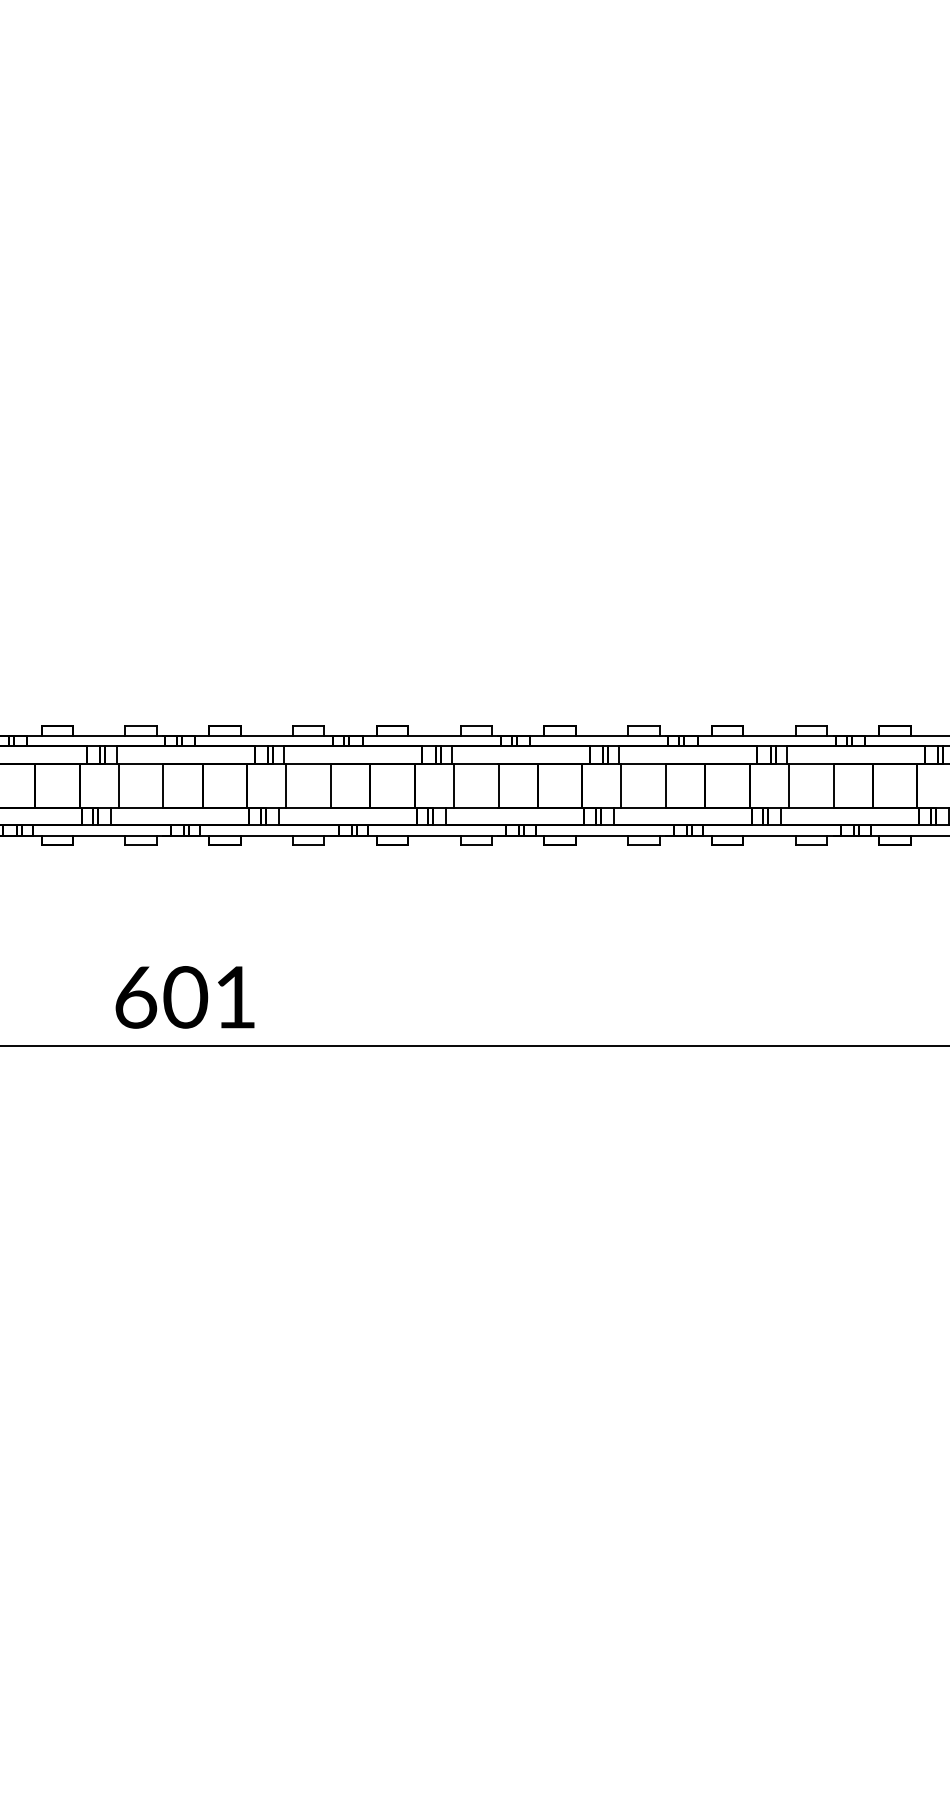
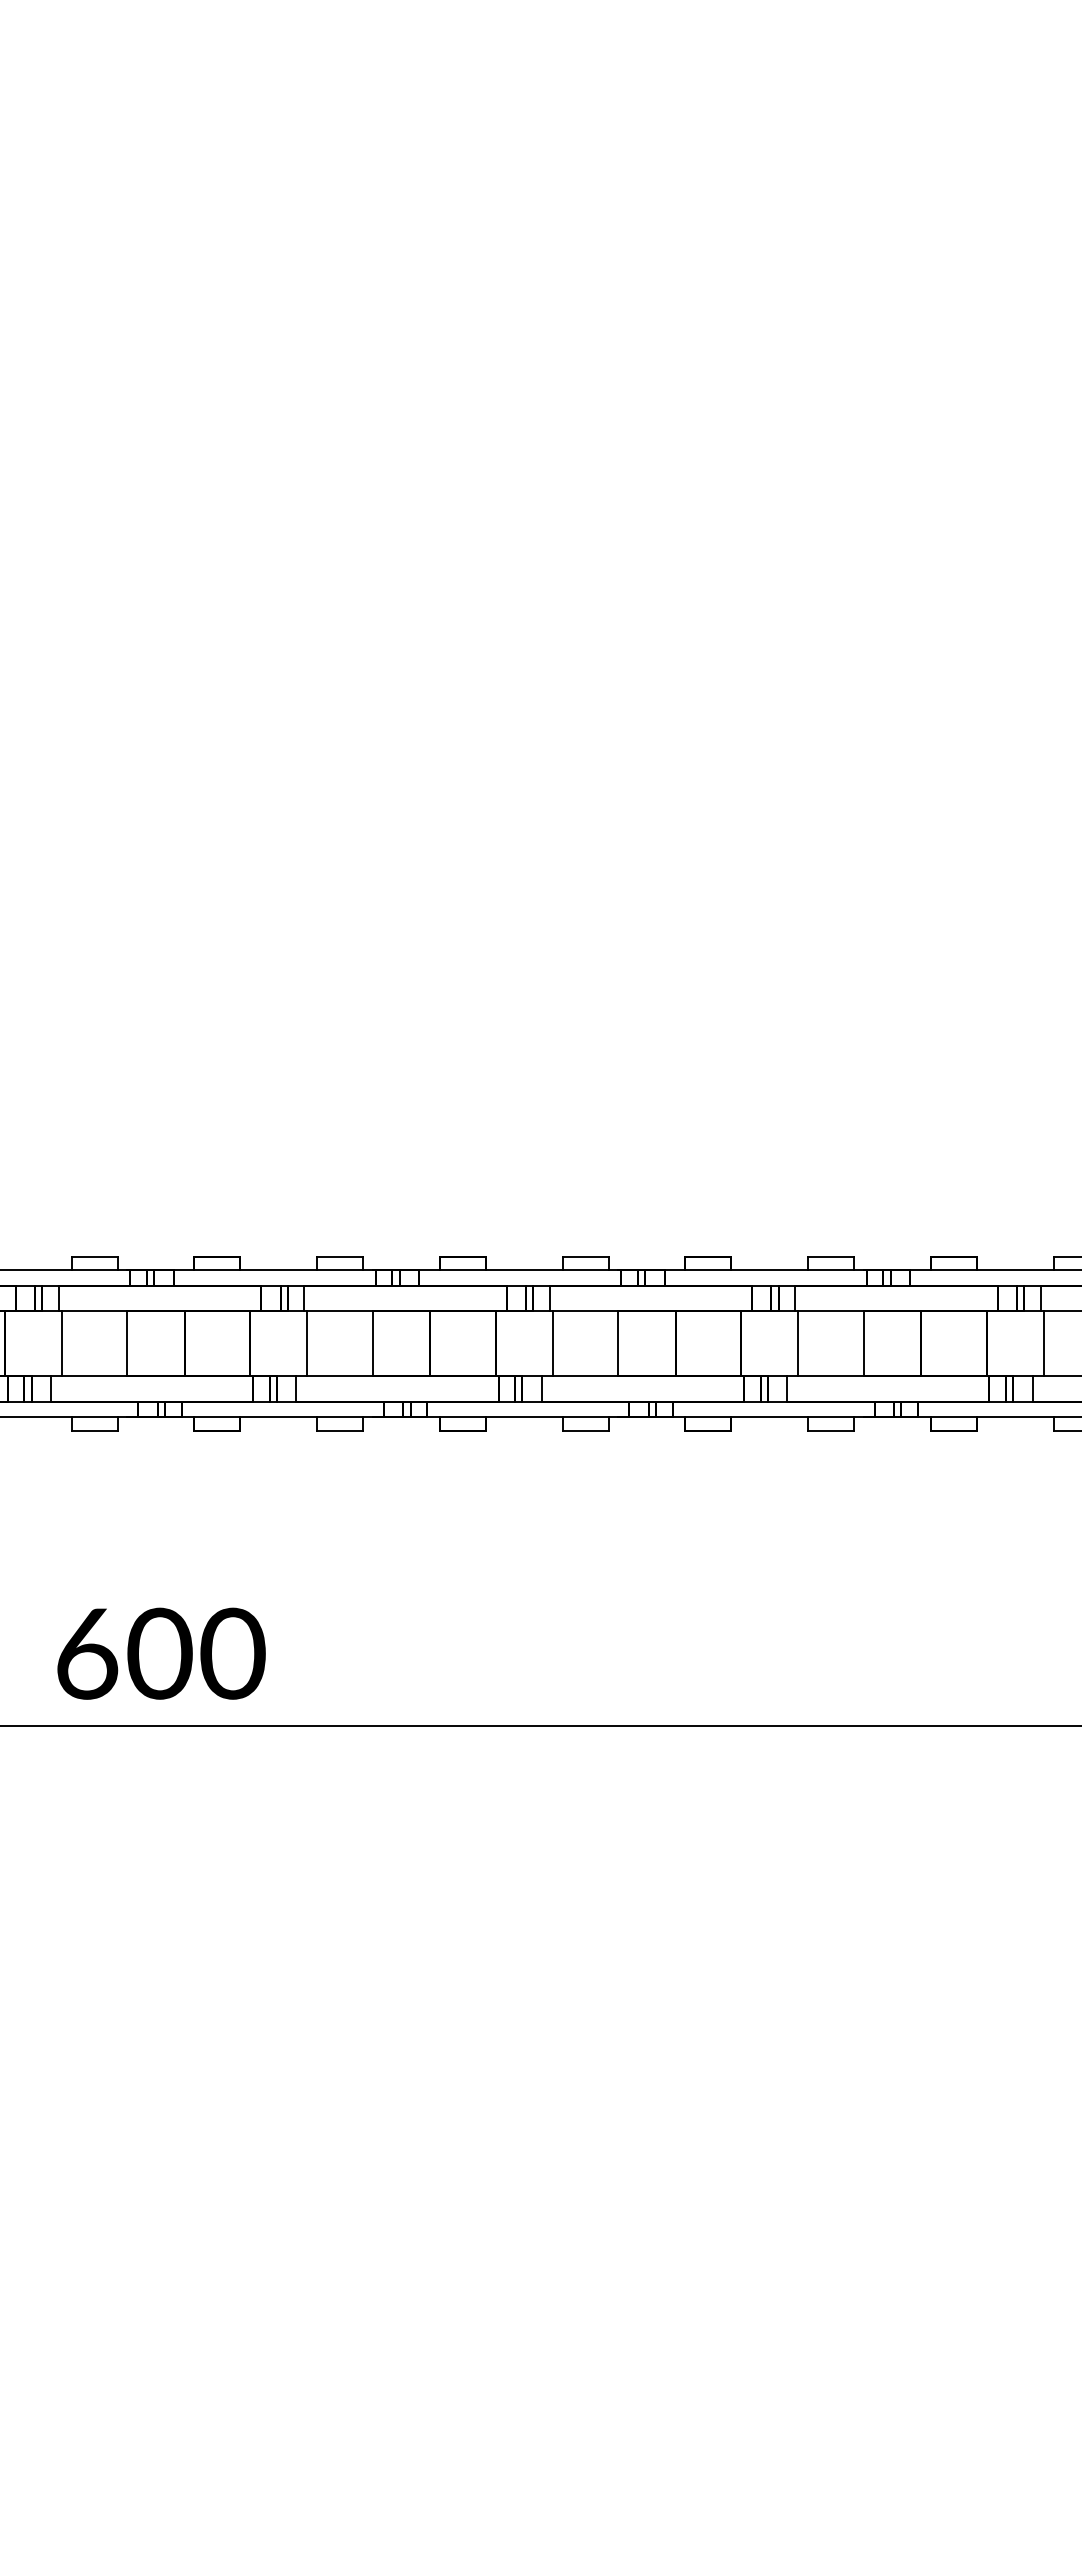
text: (235, 997) -> (232, 1653), 601 -> 600

